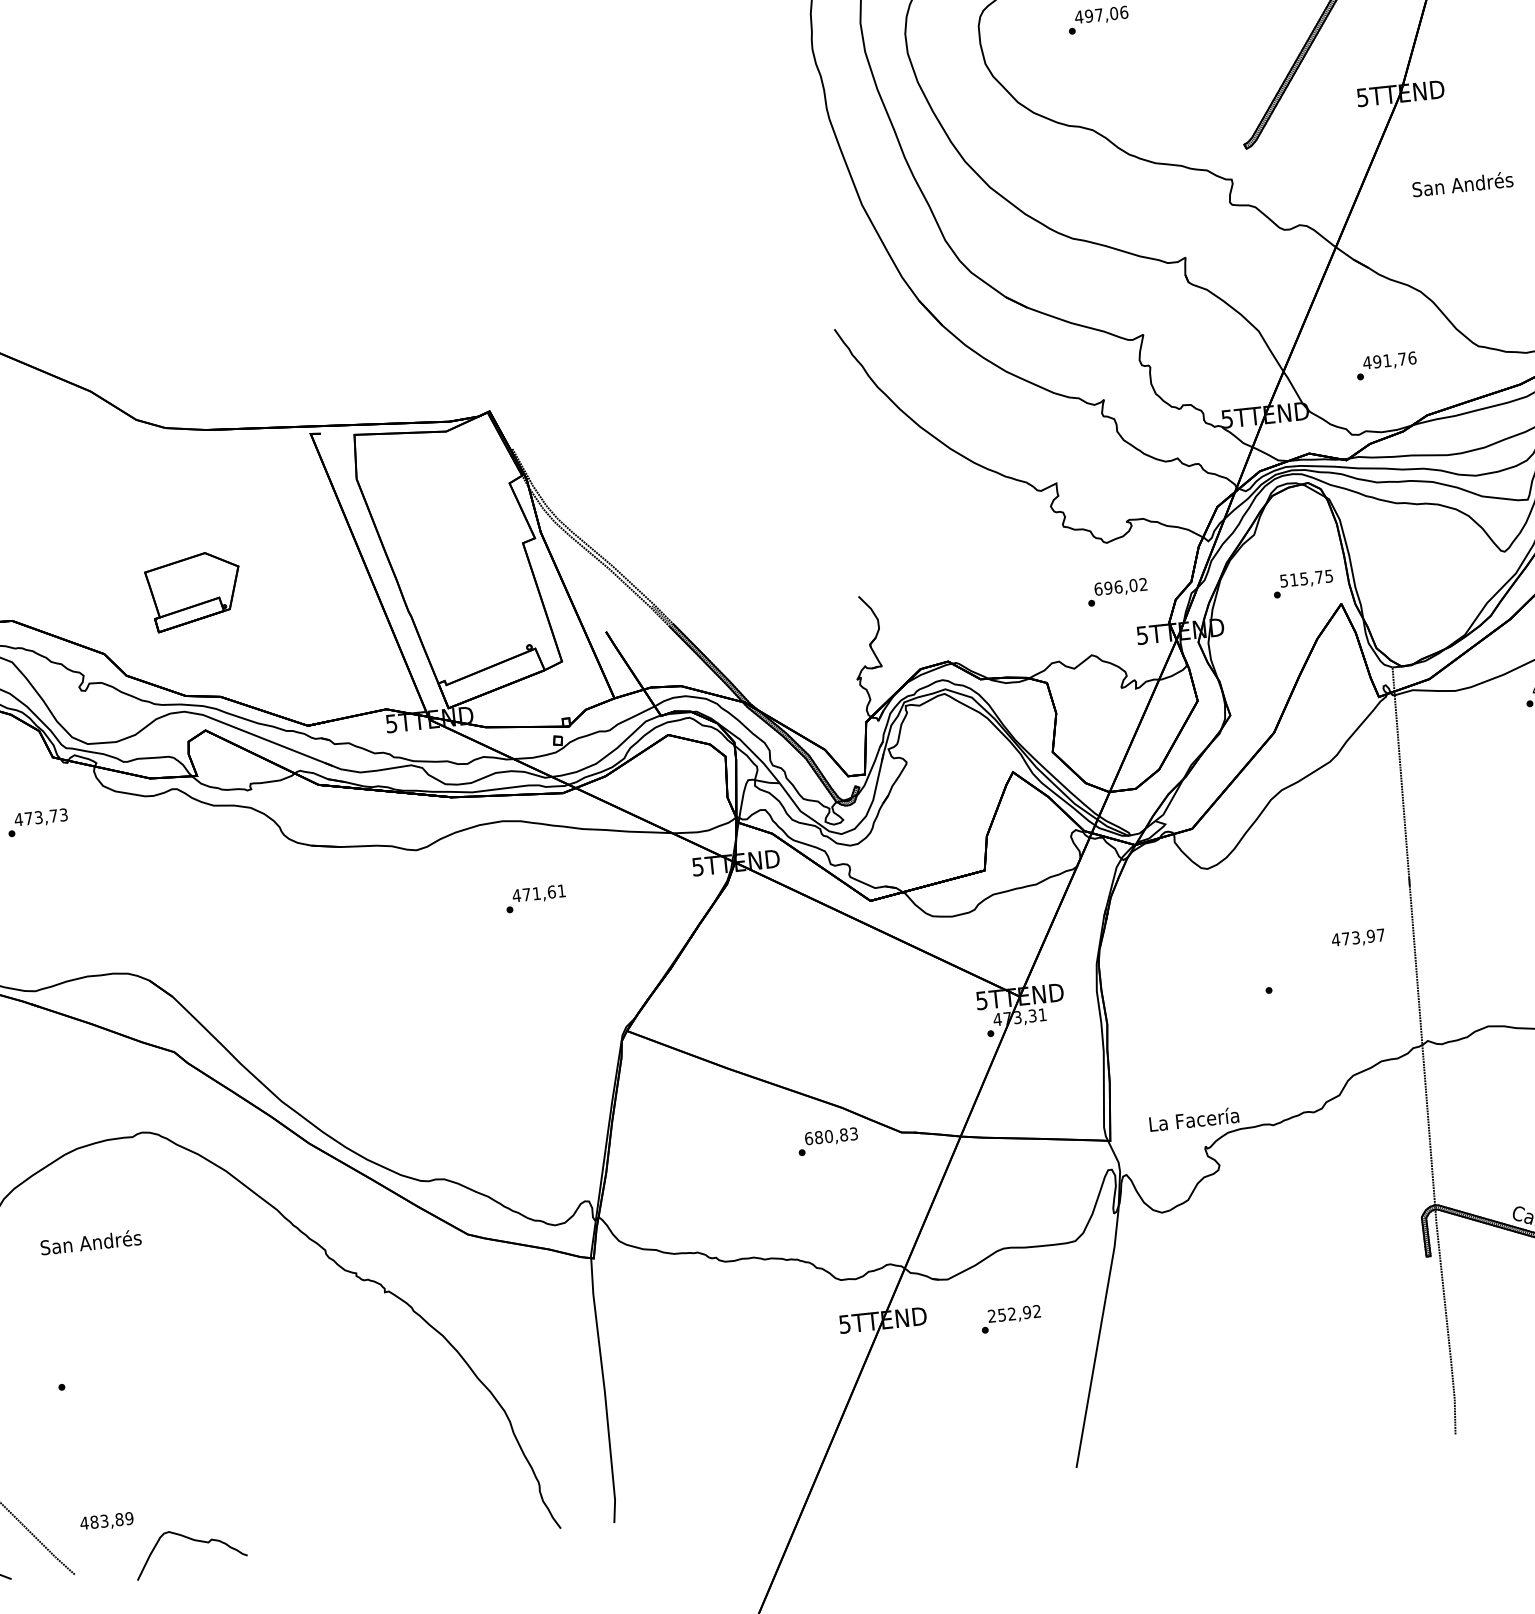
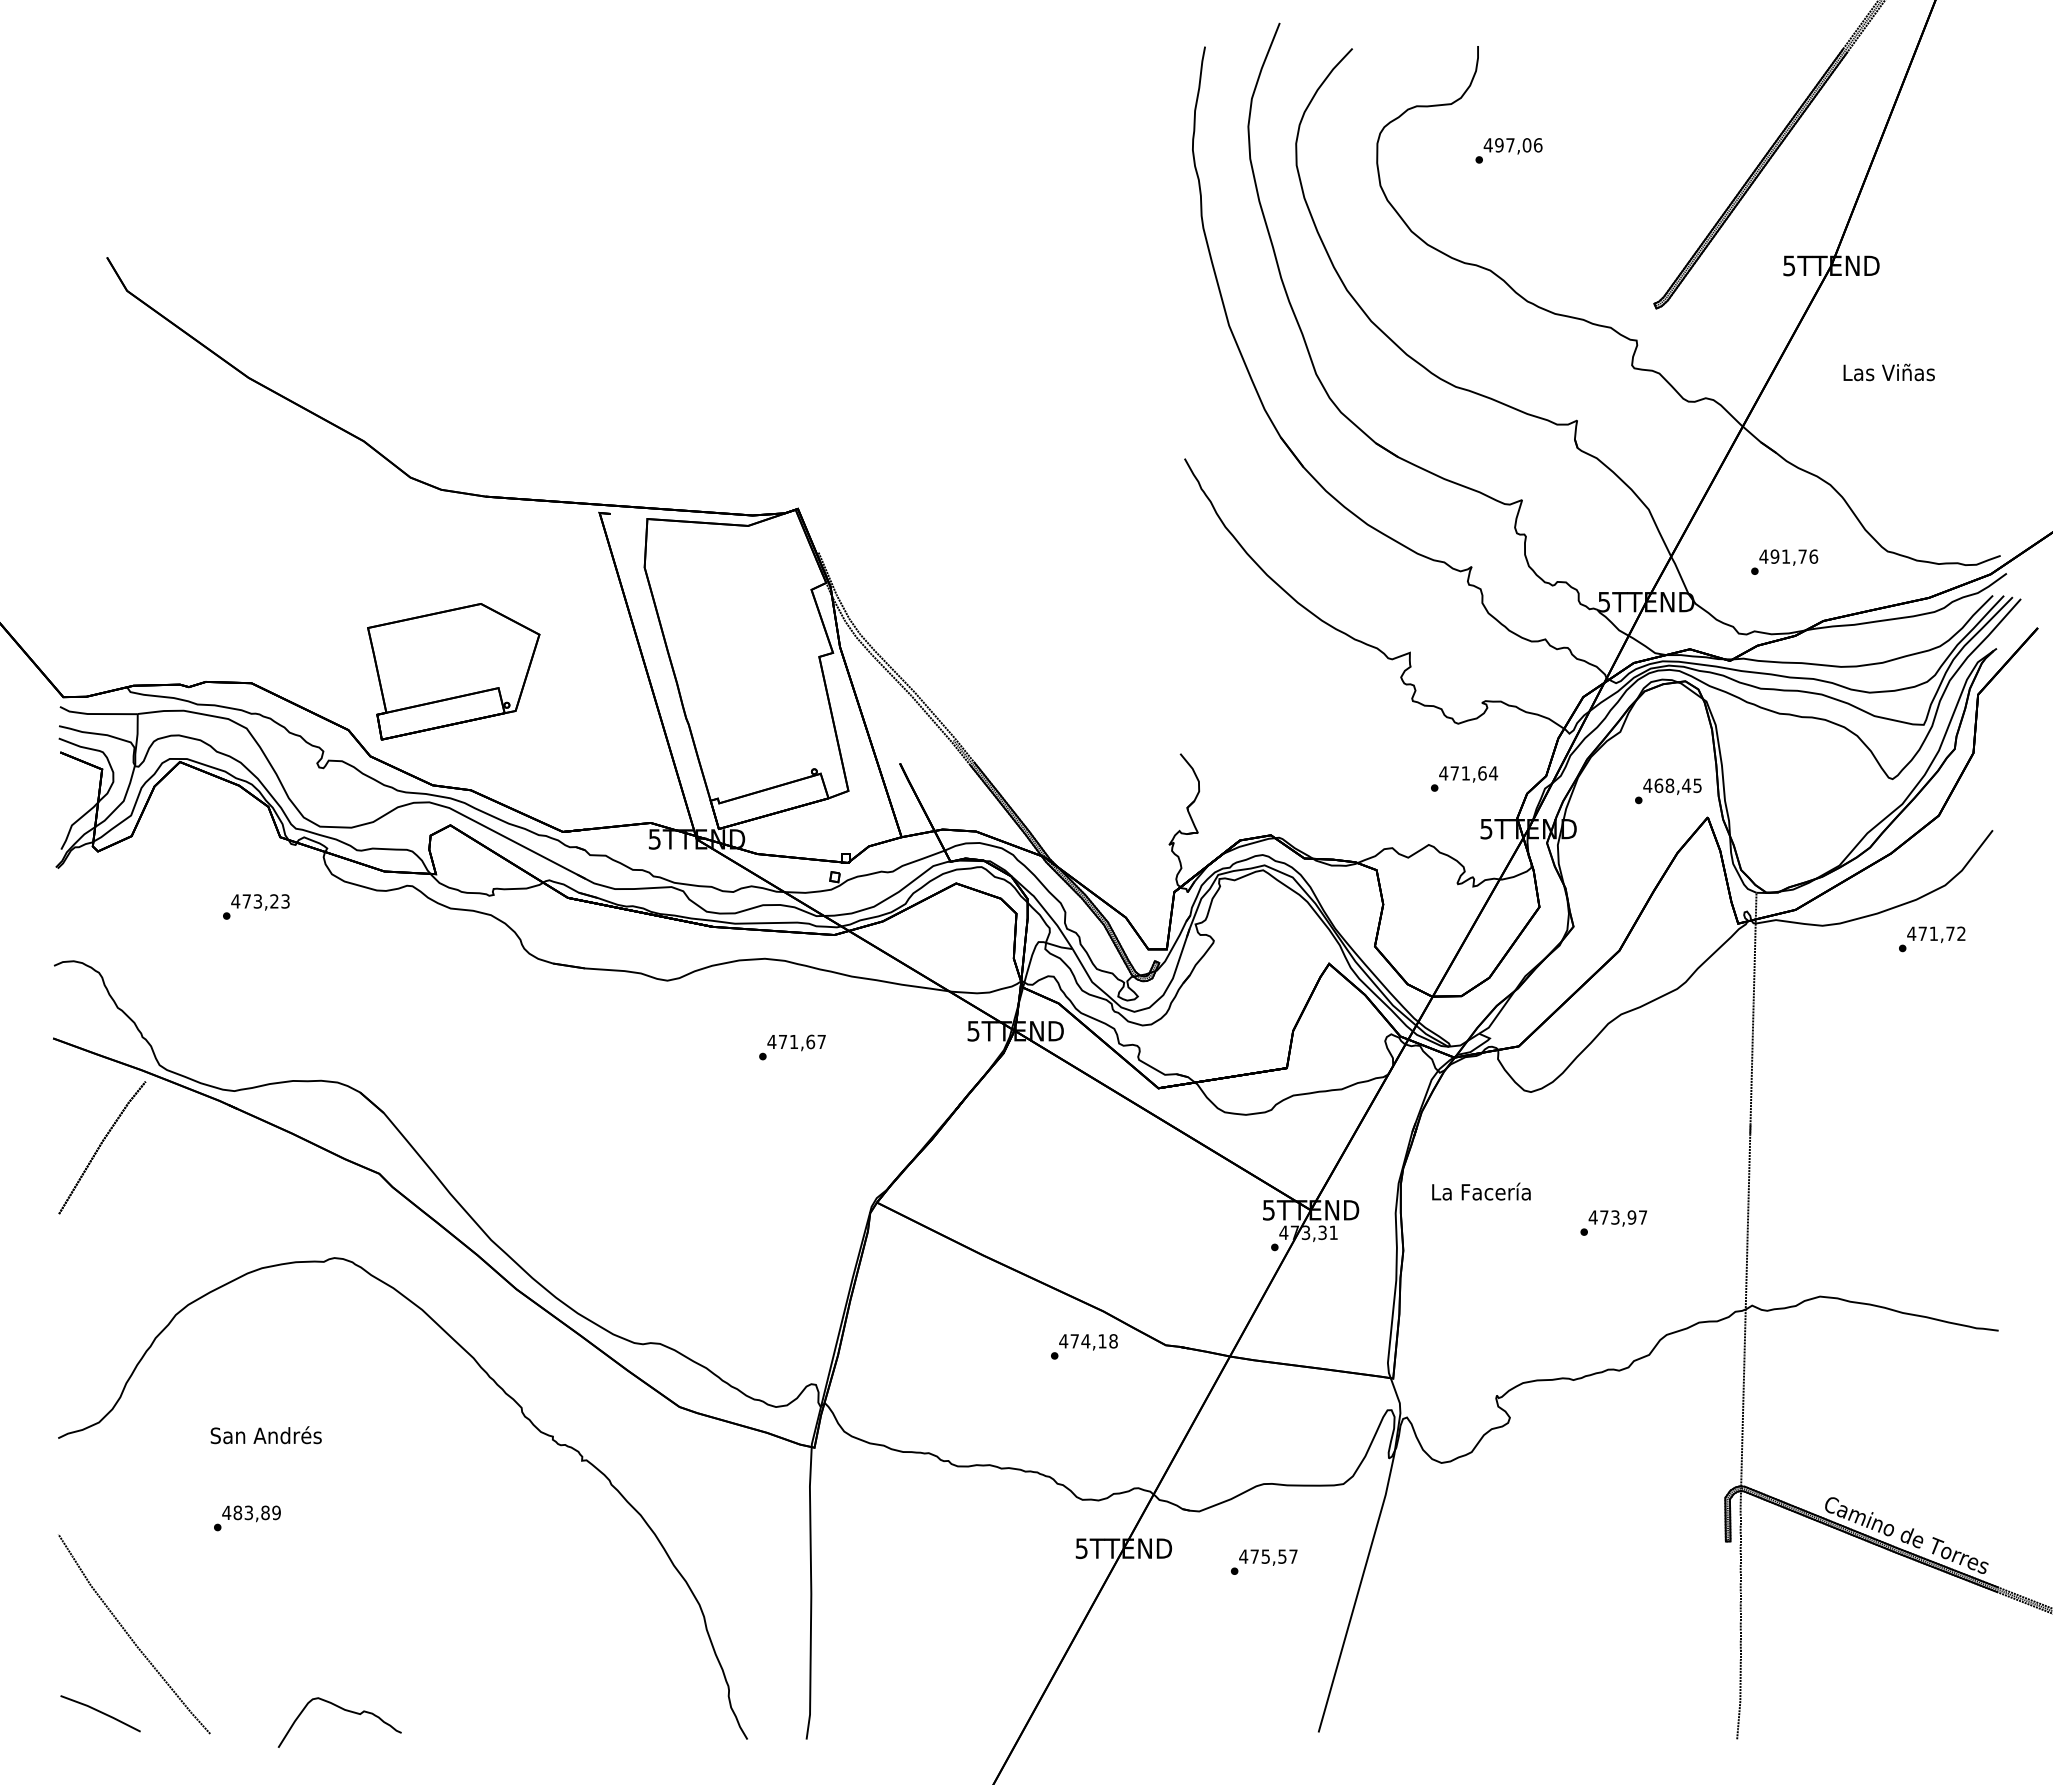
text: (1462, 184) -> (1888, 372), San Andrés -> Las Viñas
text: (1301, 578) -> (1667, 785), 515,75 -> 468,45
text: (1120, 586) -> (1468, 773), 696,02 -> 471,64
part: (193, 591) -> (453, 671), size x1.67
text: (53, 816) -> (274, 901), 473,73 -> 473,23
text: (561, 890) -> (821, 1041), 471,61 -> 471,67
text: (1357, 938) -> (1617, 1218), moved
text: (1194, 1119) -> (1481, 1191), moved
text: (831, 1136) -> (1088, 1341), 680,83 -> 474,18
text: (90, 1242) -> (265, 1435), moved
text: (1014, 1313) -> (1268, 1556), 252,92 -> 475,57
text: (106, 1521) -> (251, 1513), moved

